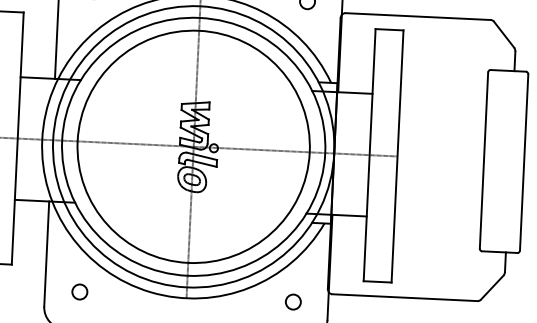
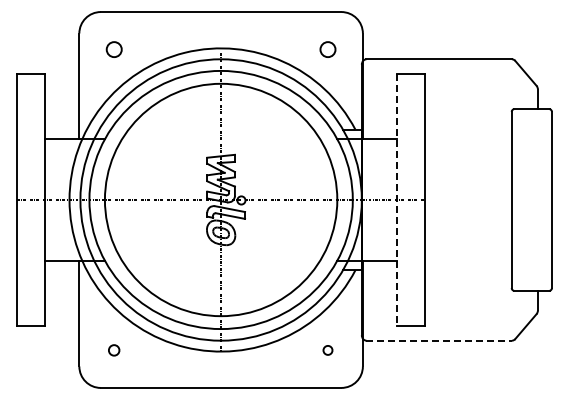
line: (369, 155) -> (397, 200), solid -> dashed
circle: (79, 292) -> (113, 350), size x0.7
line: (405, 297) -> (439, 340), solid -> dashed
circle: (292, 302) -> (327, 350), size x0.6

